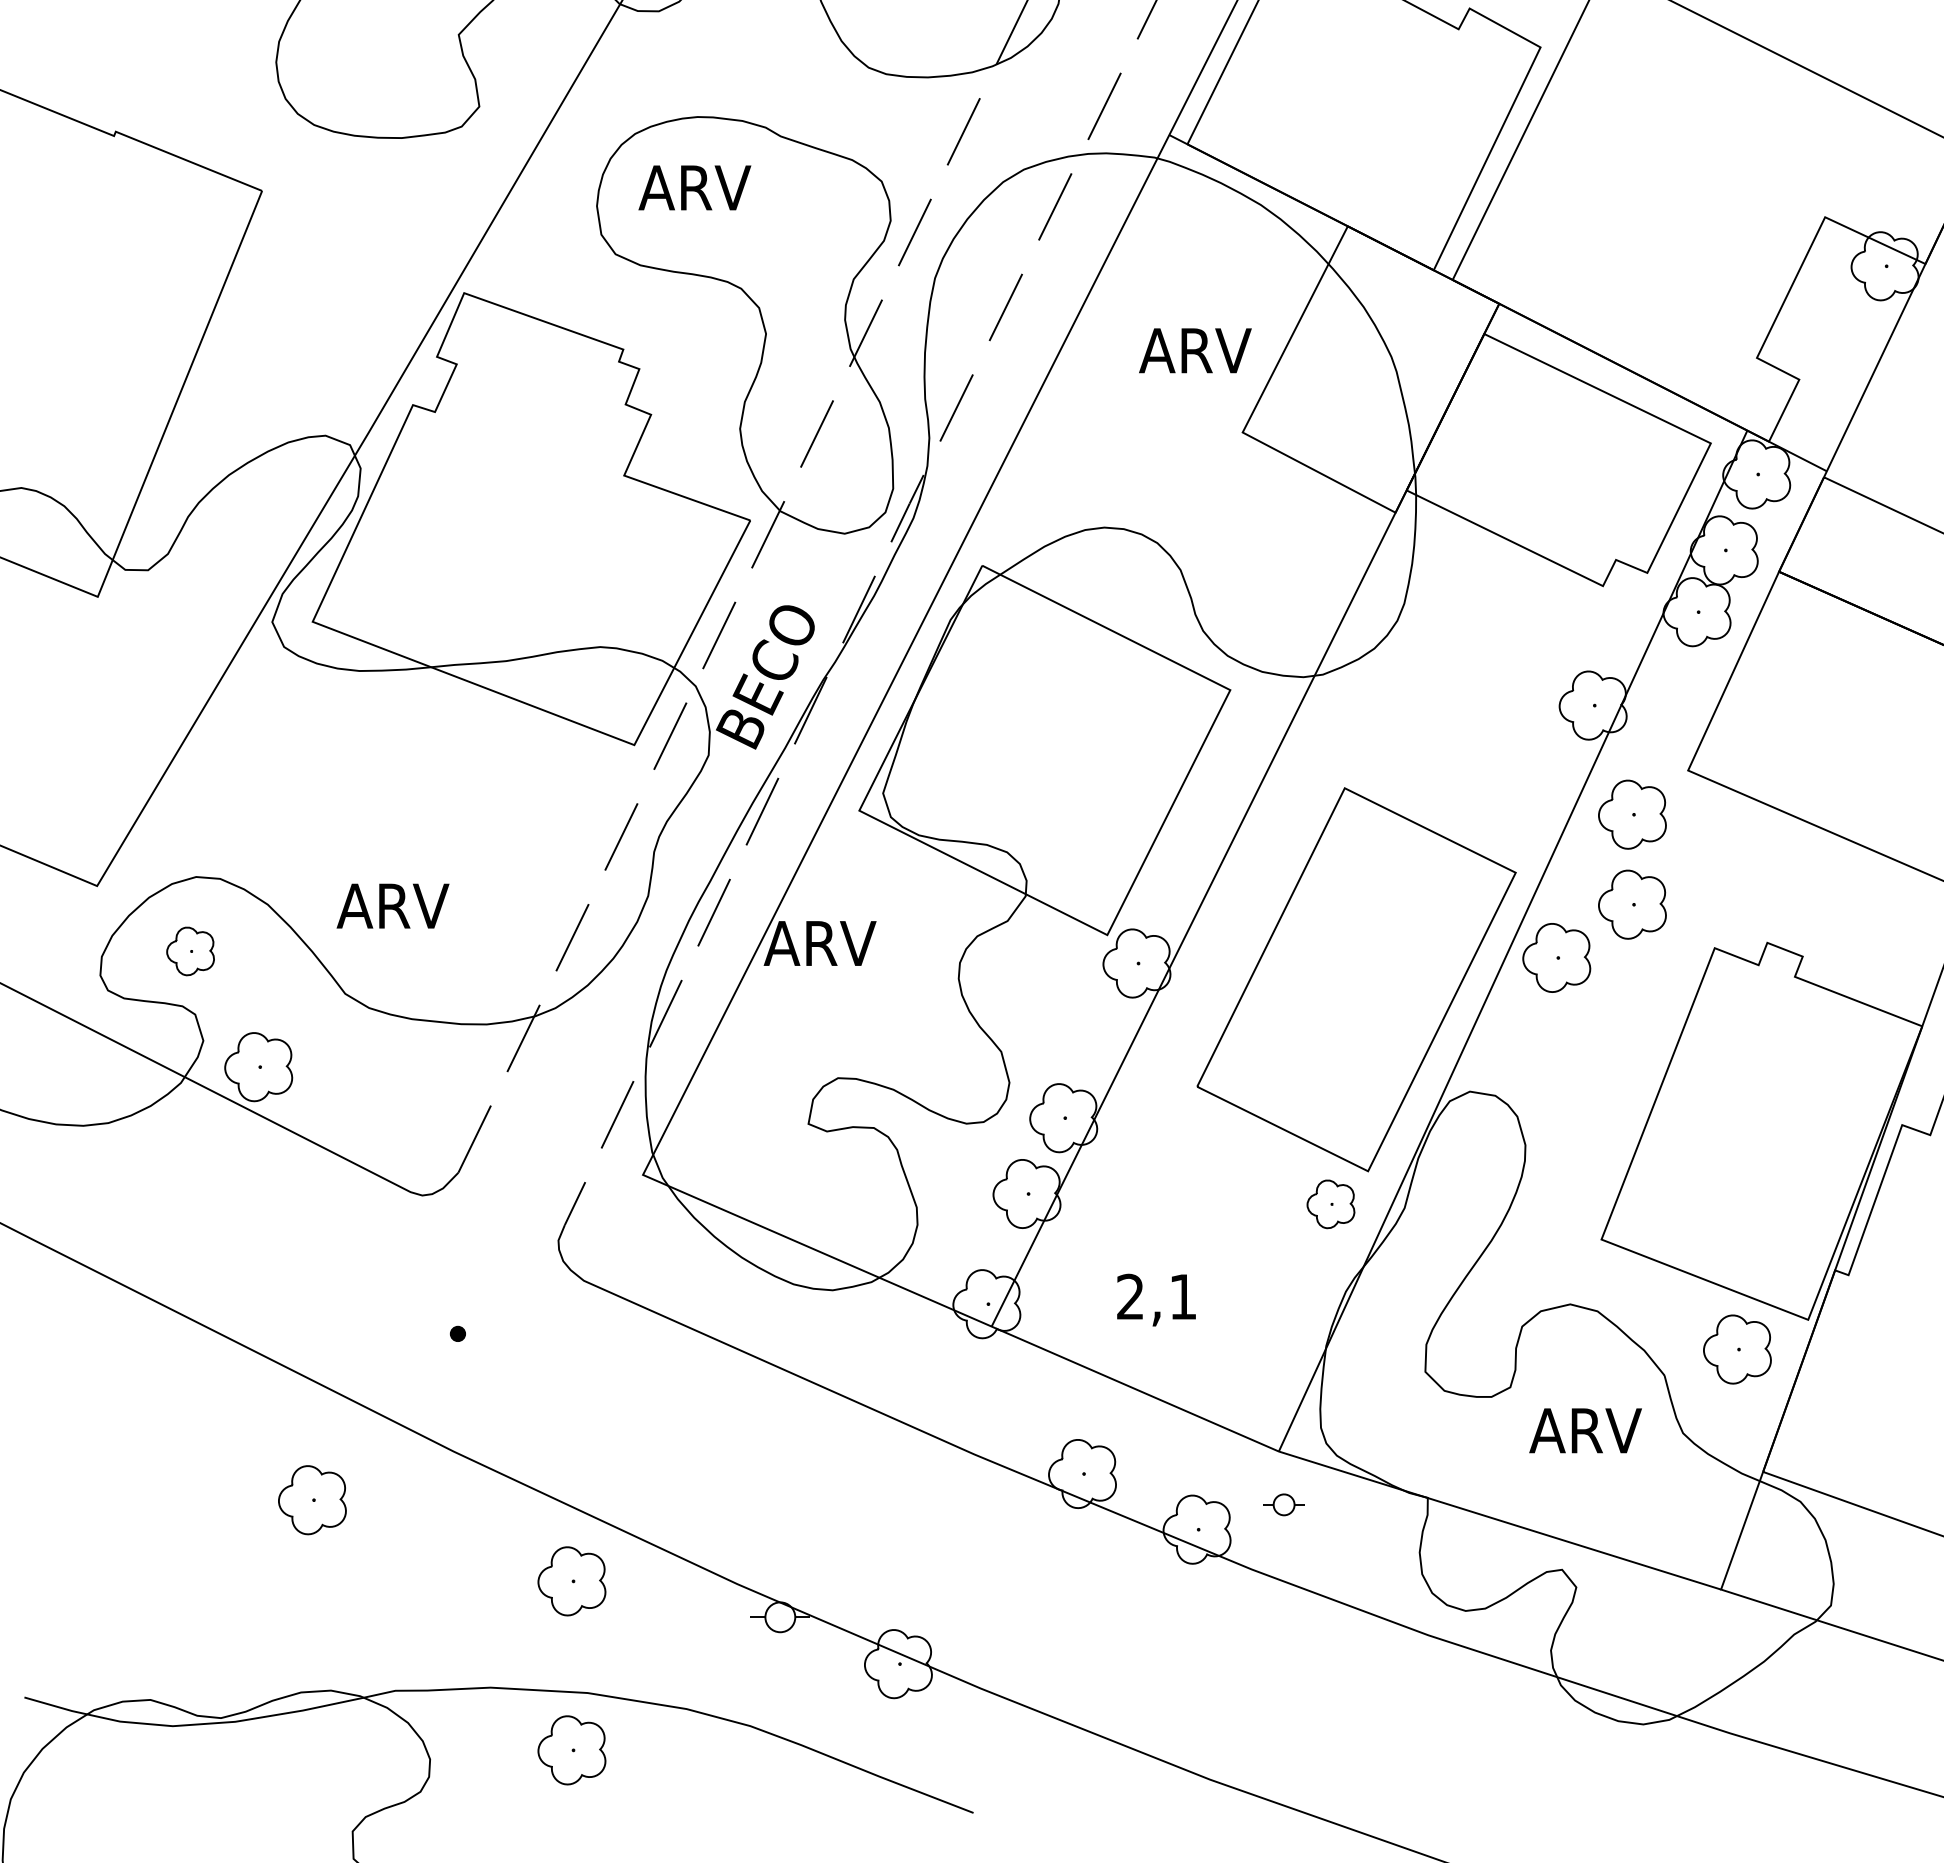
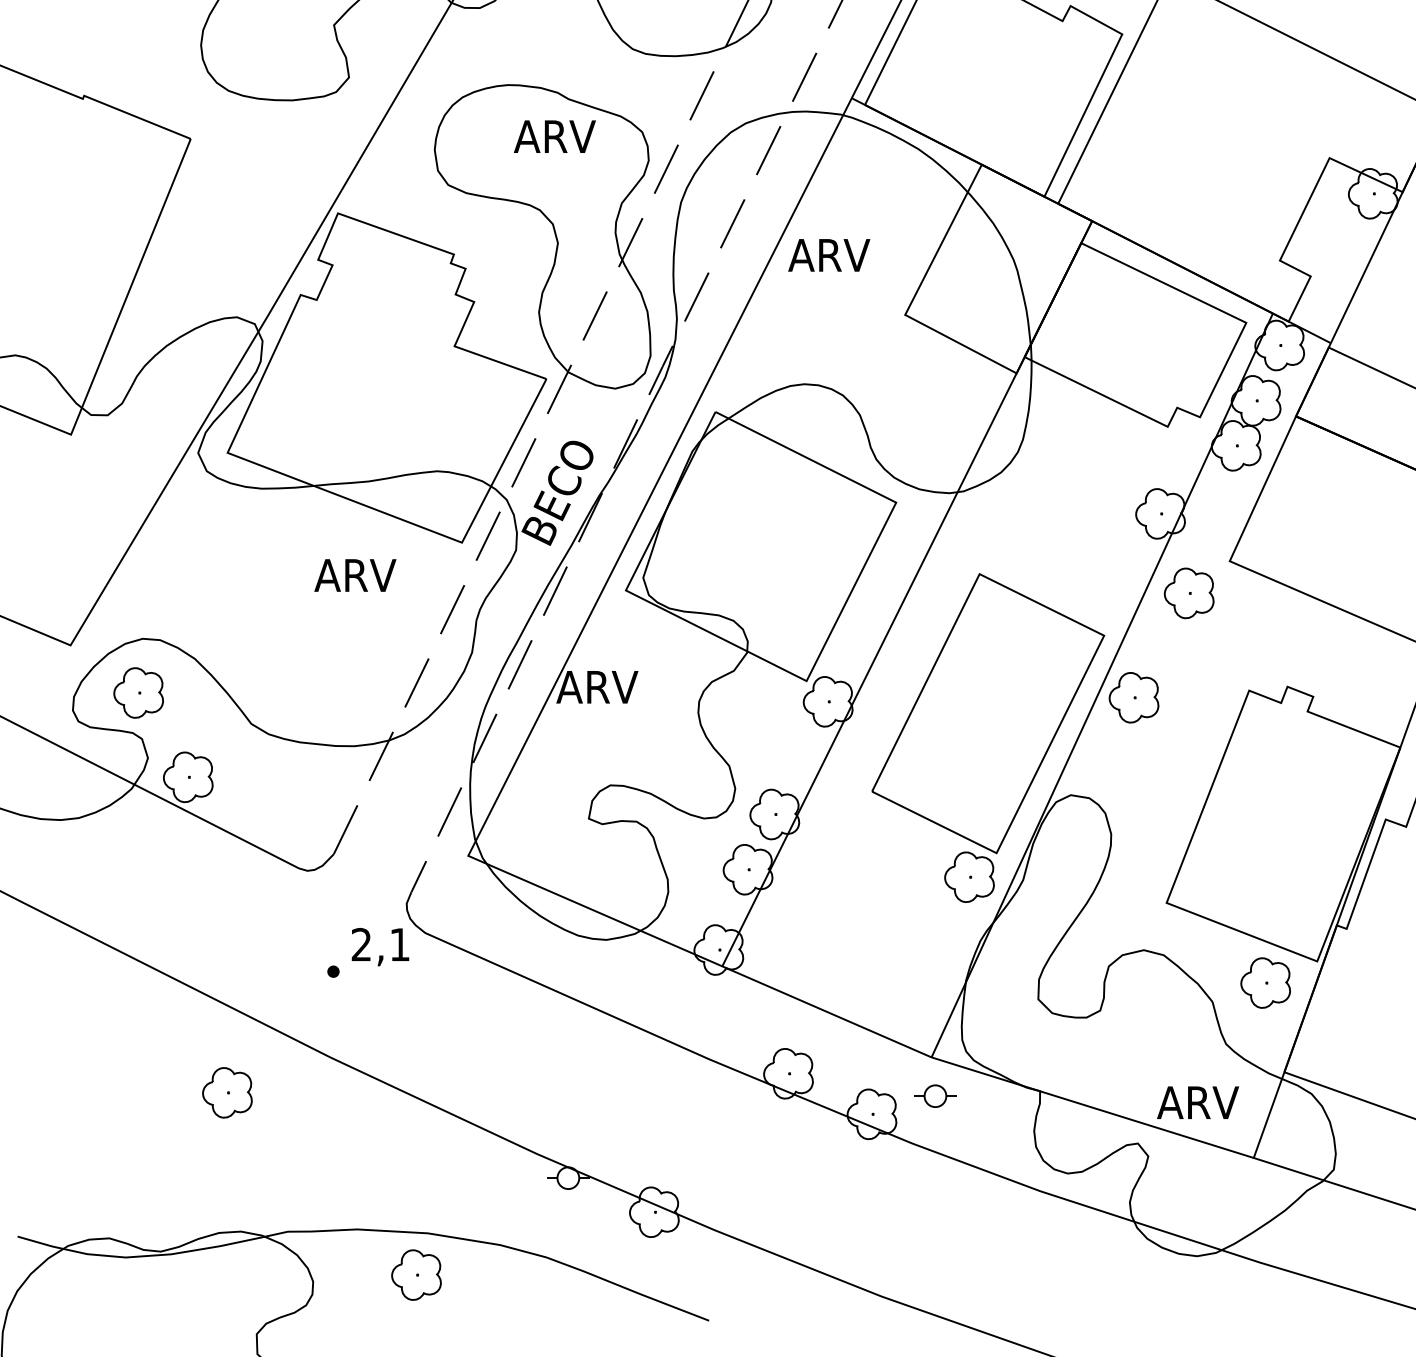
text: (694, 187) -> (554, 136), moved
text: (1195, 350) -> (829, 255), moved
part: (1632, 904) -> (1189, 658), removed
text: (392, 905) -> (354, 575), moved
part: (190, 951) -> (138, 693), size x1.43
part: (1330, 1204) -> (969, 877), size x1.43
text: (1156, 1299) -> (380, 946), moved
text: (1585, 1430) -> (1197, 1102), moved
part: (1283, 1504) -> (934, 1095), size x1.43
part: (571, 1581) -> (416, 1152), removed

